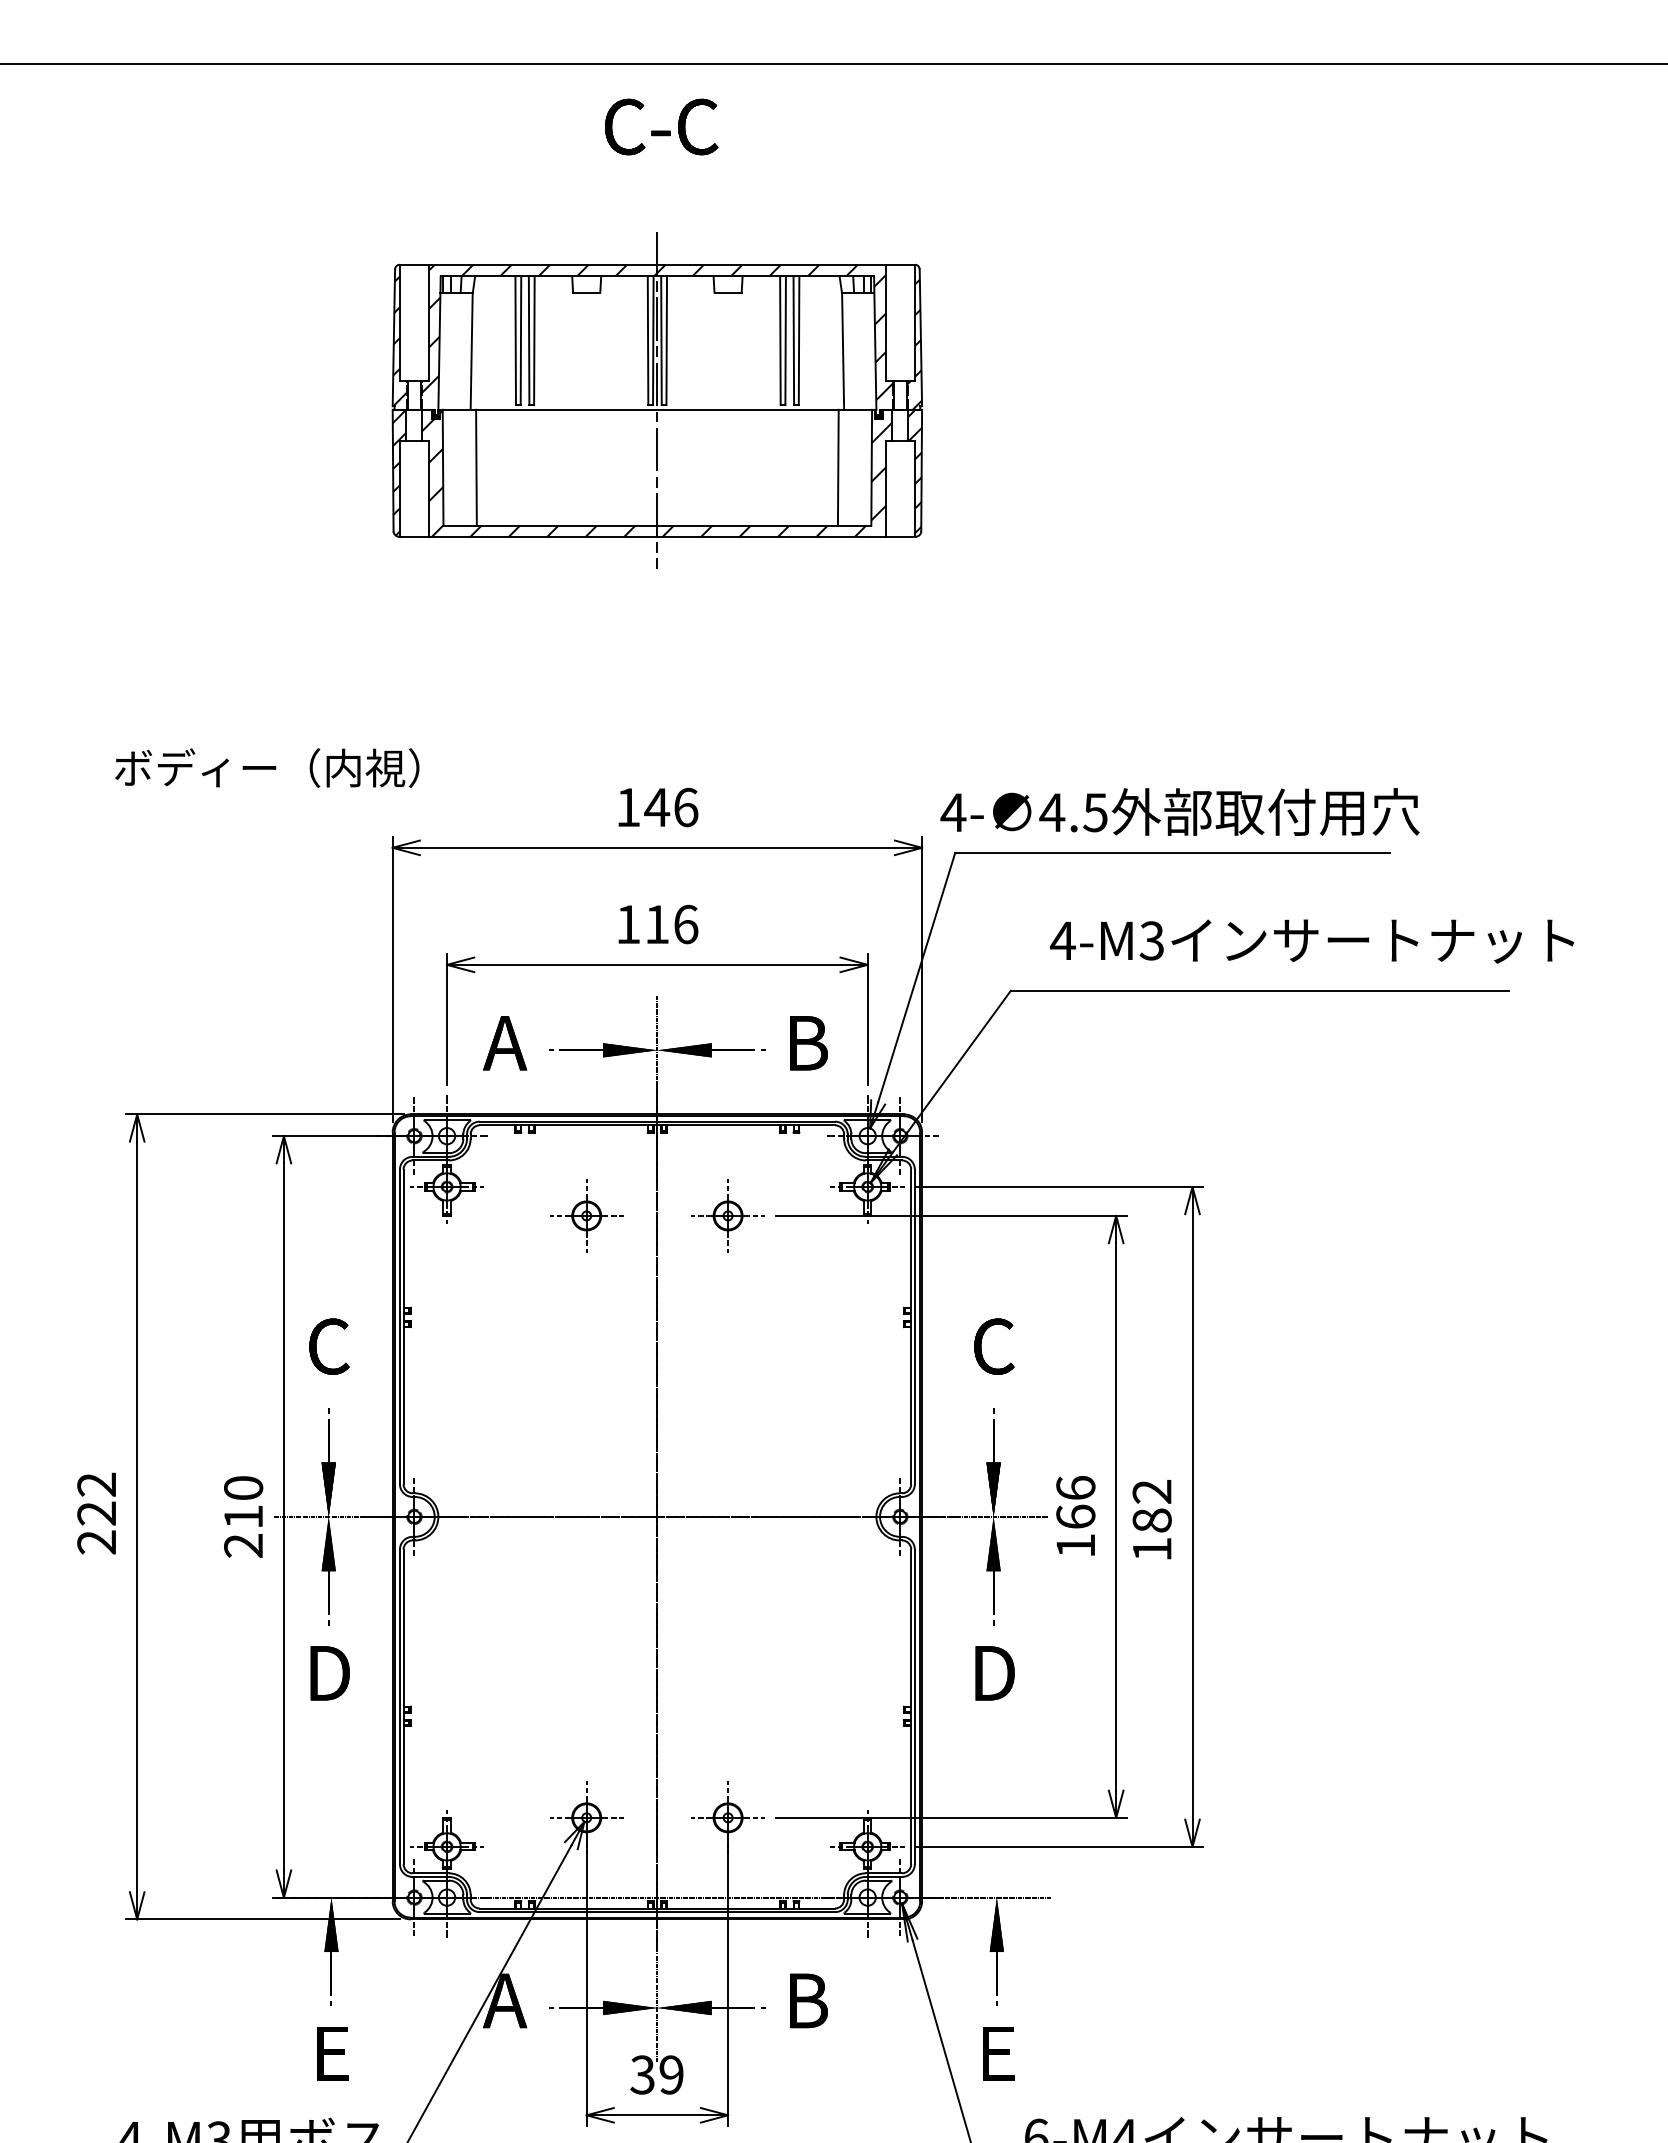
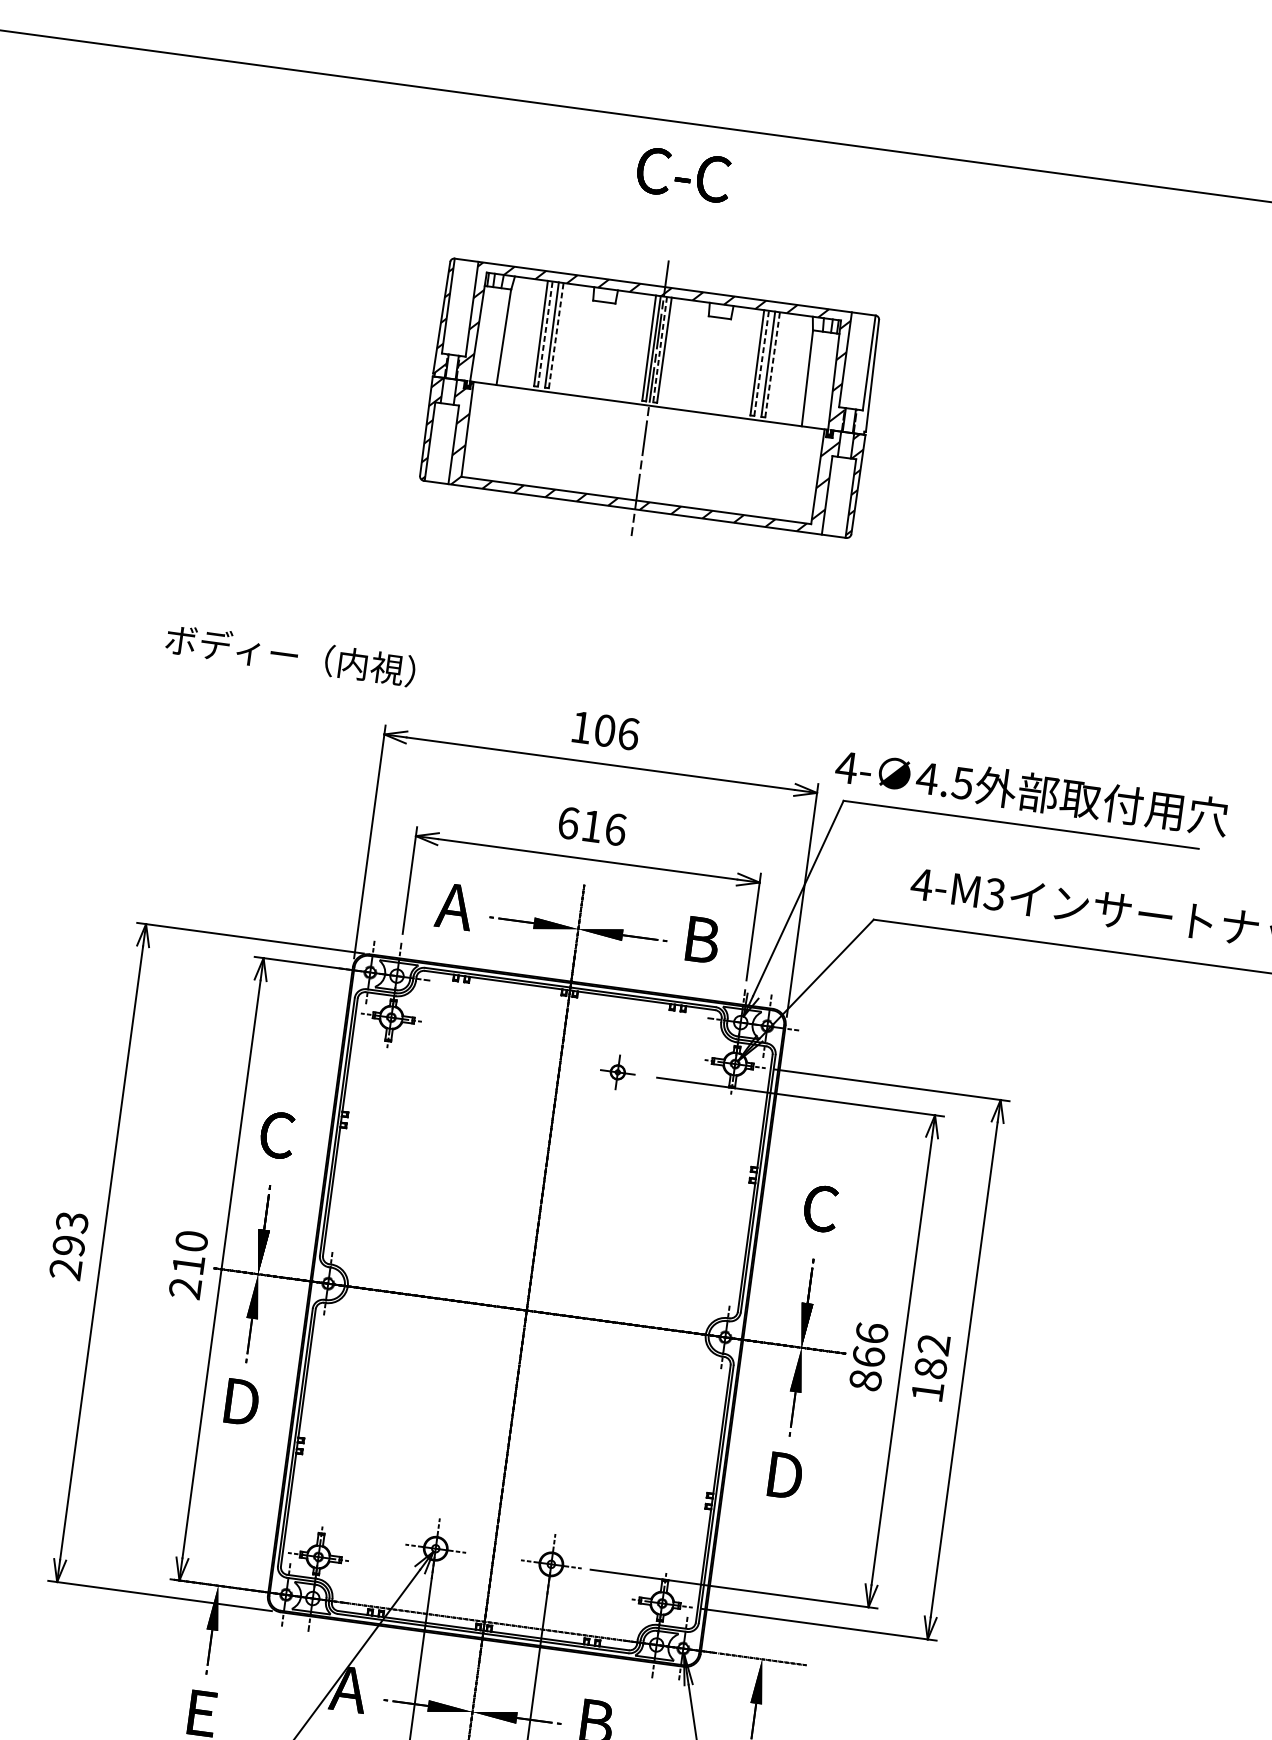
line: (520, 340) -> (544, 333), solid -> dashed
line: (534, 340) -> (556, 335), solid -> dashed
line: (785, 340) -> (761, 363), solid -> dashed
line: (799, 340) -> (772, 364), solid -> dashed
line: (661, 341) -> (660, 350), solid -> dashed
hatch: (914, 344) -> (866, 380), removed
line: (476, 467) -> (494, 432), removed
line: (837, 467) -> (789, 472), removed
text: (657, 807) -> (605, 730), 146 -> 106
text: (628, 924) -> (568, 823), 116 -> 616
part: (586, 1215) -> (502, 1056), removed
part: (727, 1215) -> (617, 1071), size x0.6
text: (96, 1498) -> (70, 1233), 222 -> 293
text: (1075, 1545) -> (865, 1380), 166 -> 866

